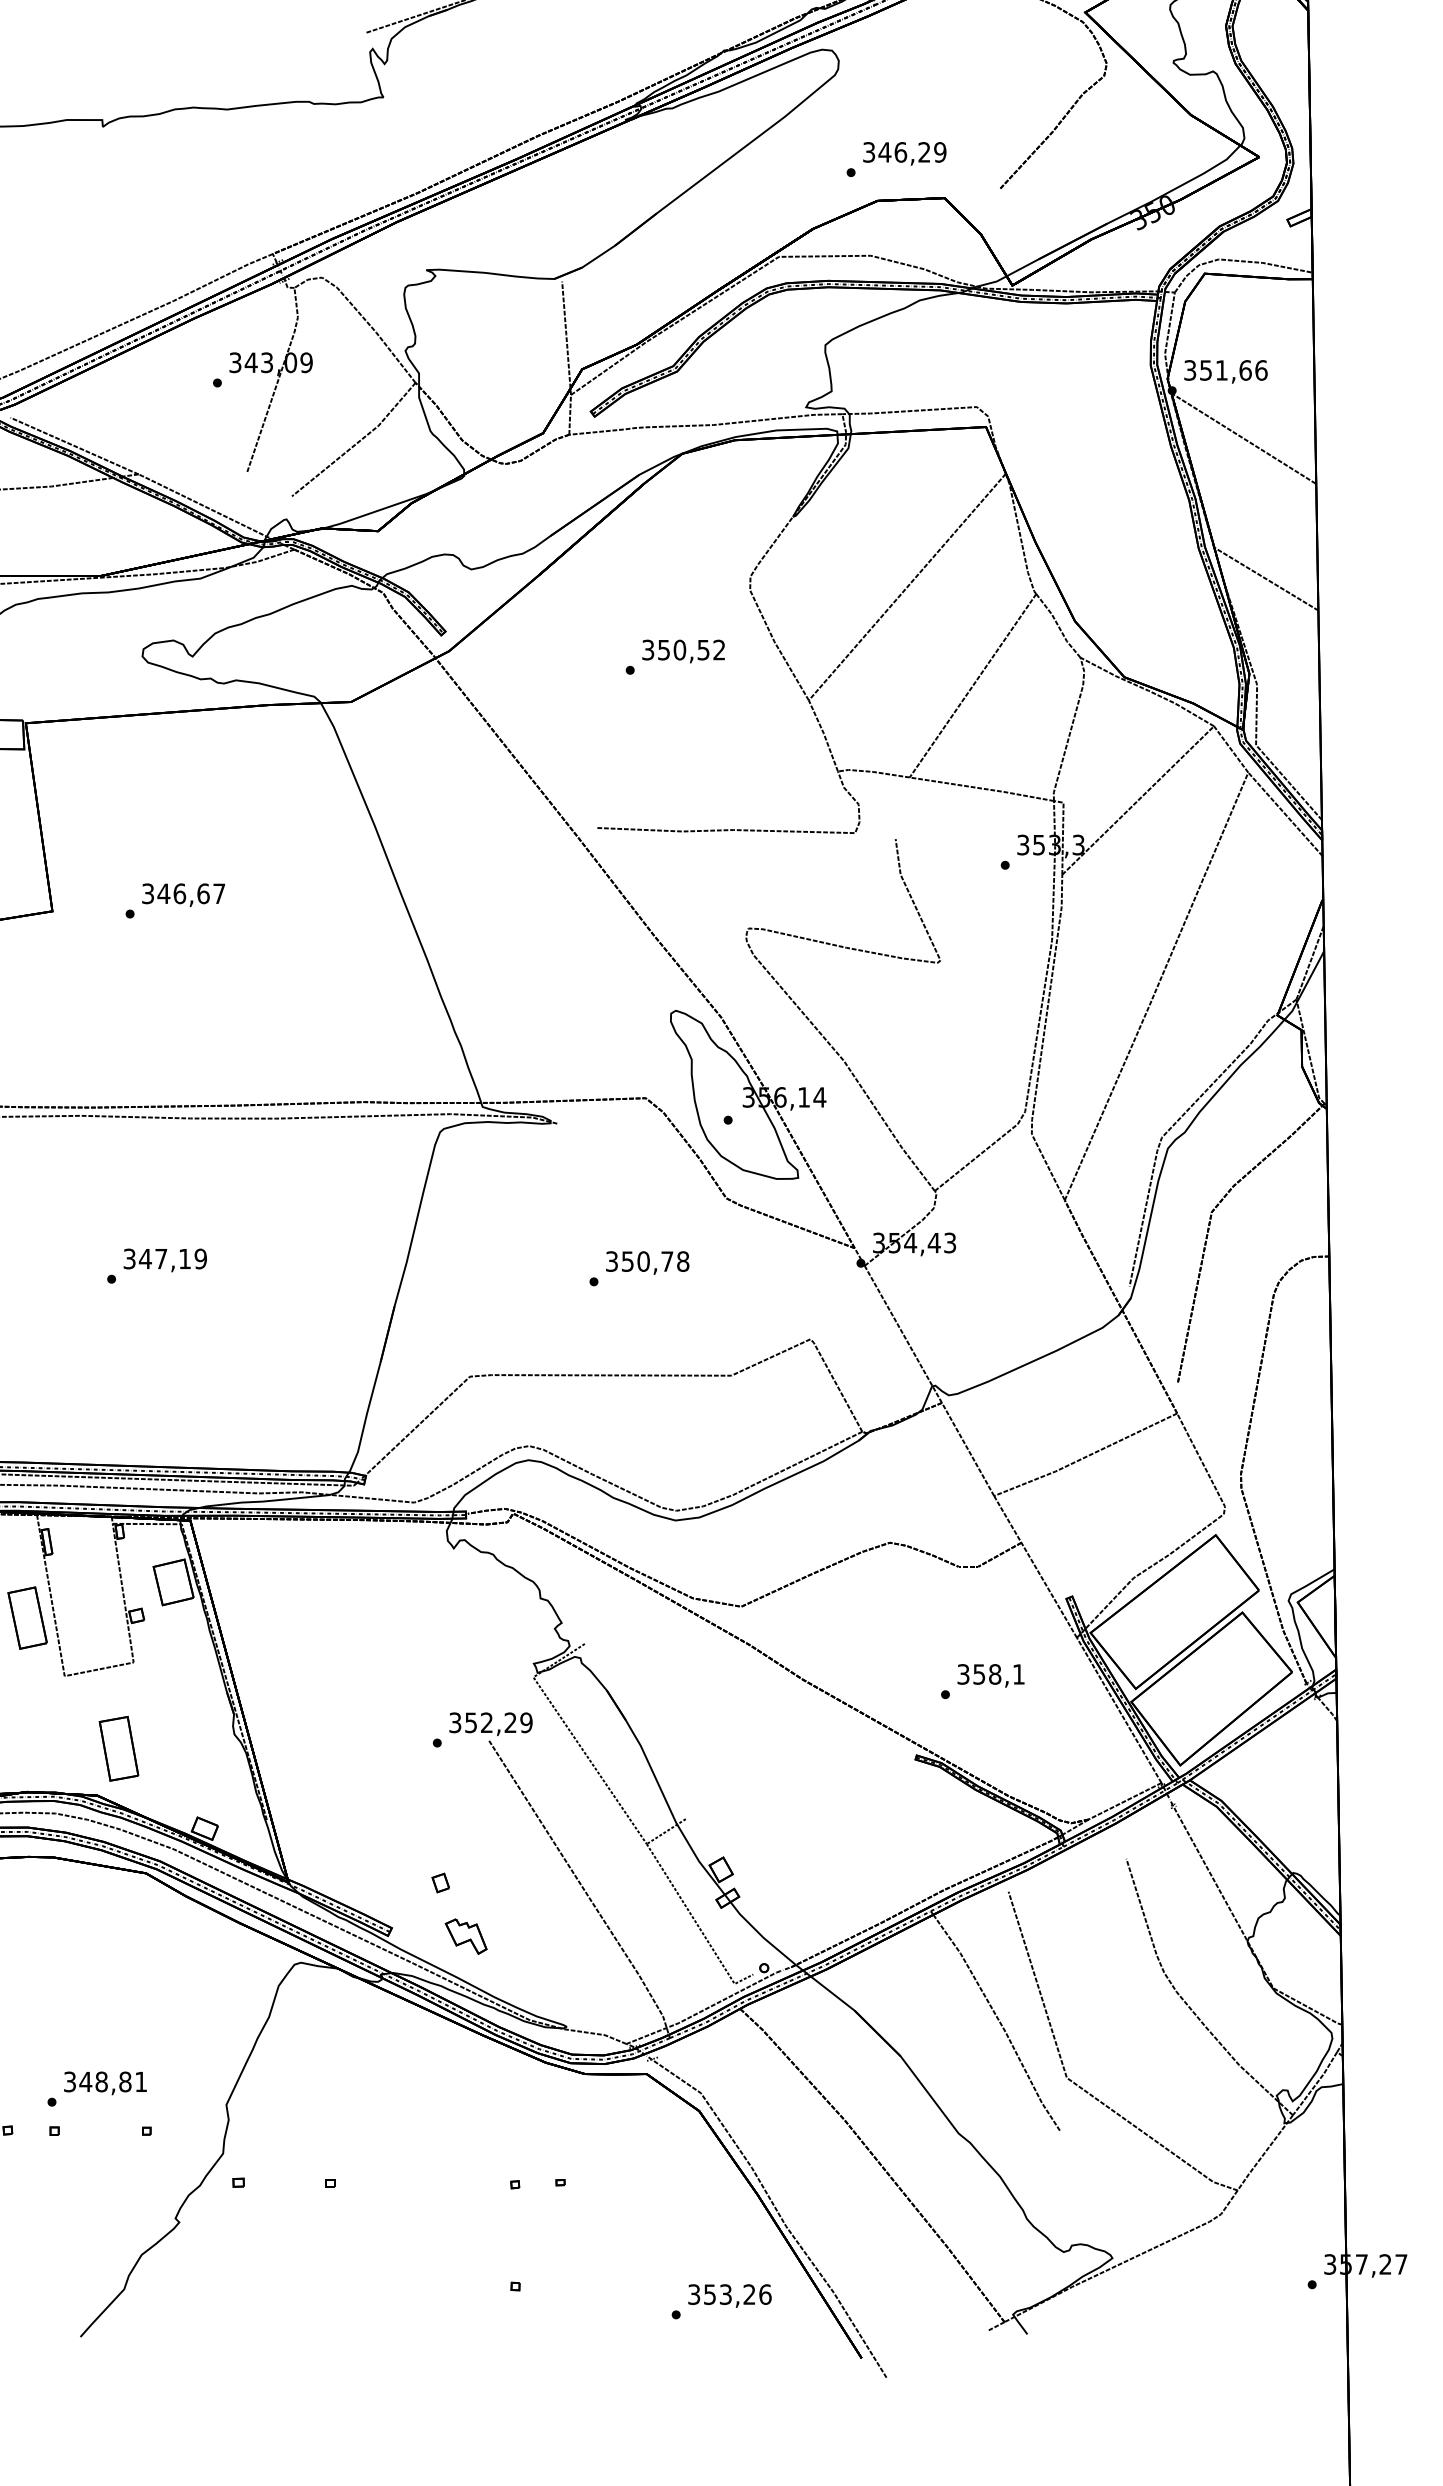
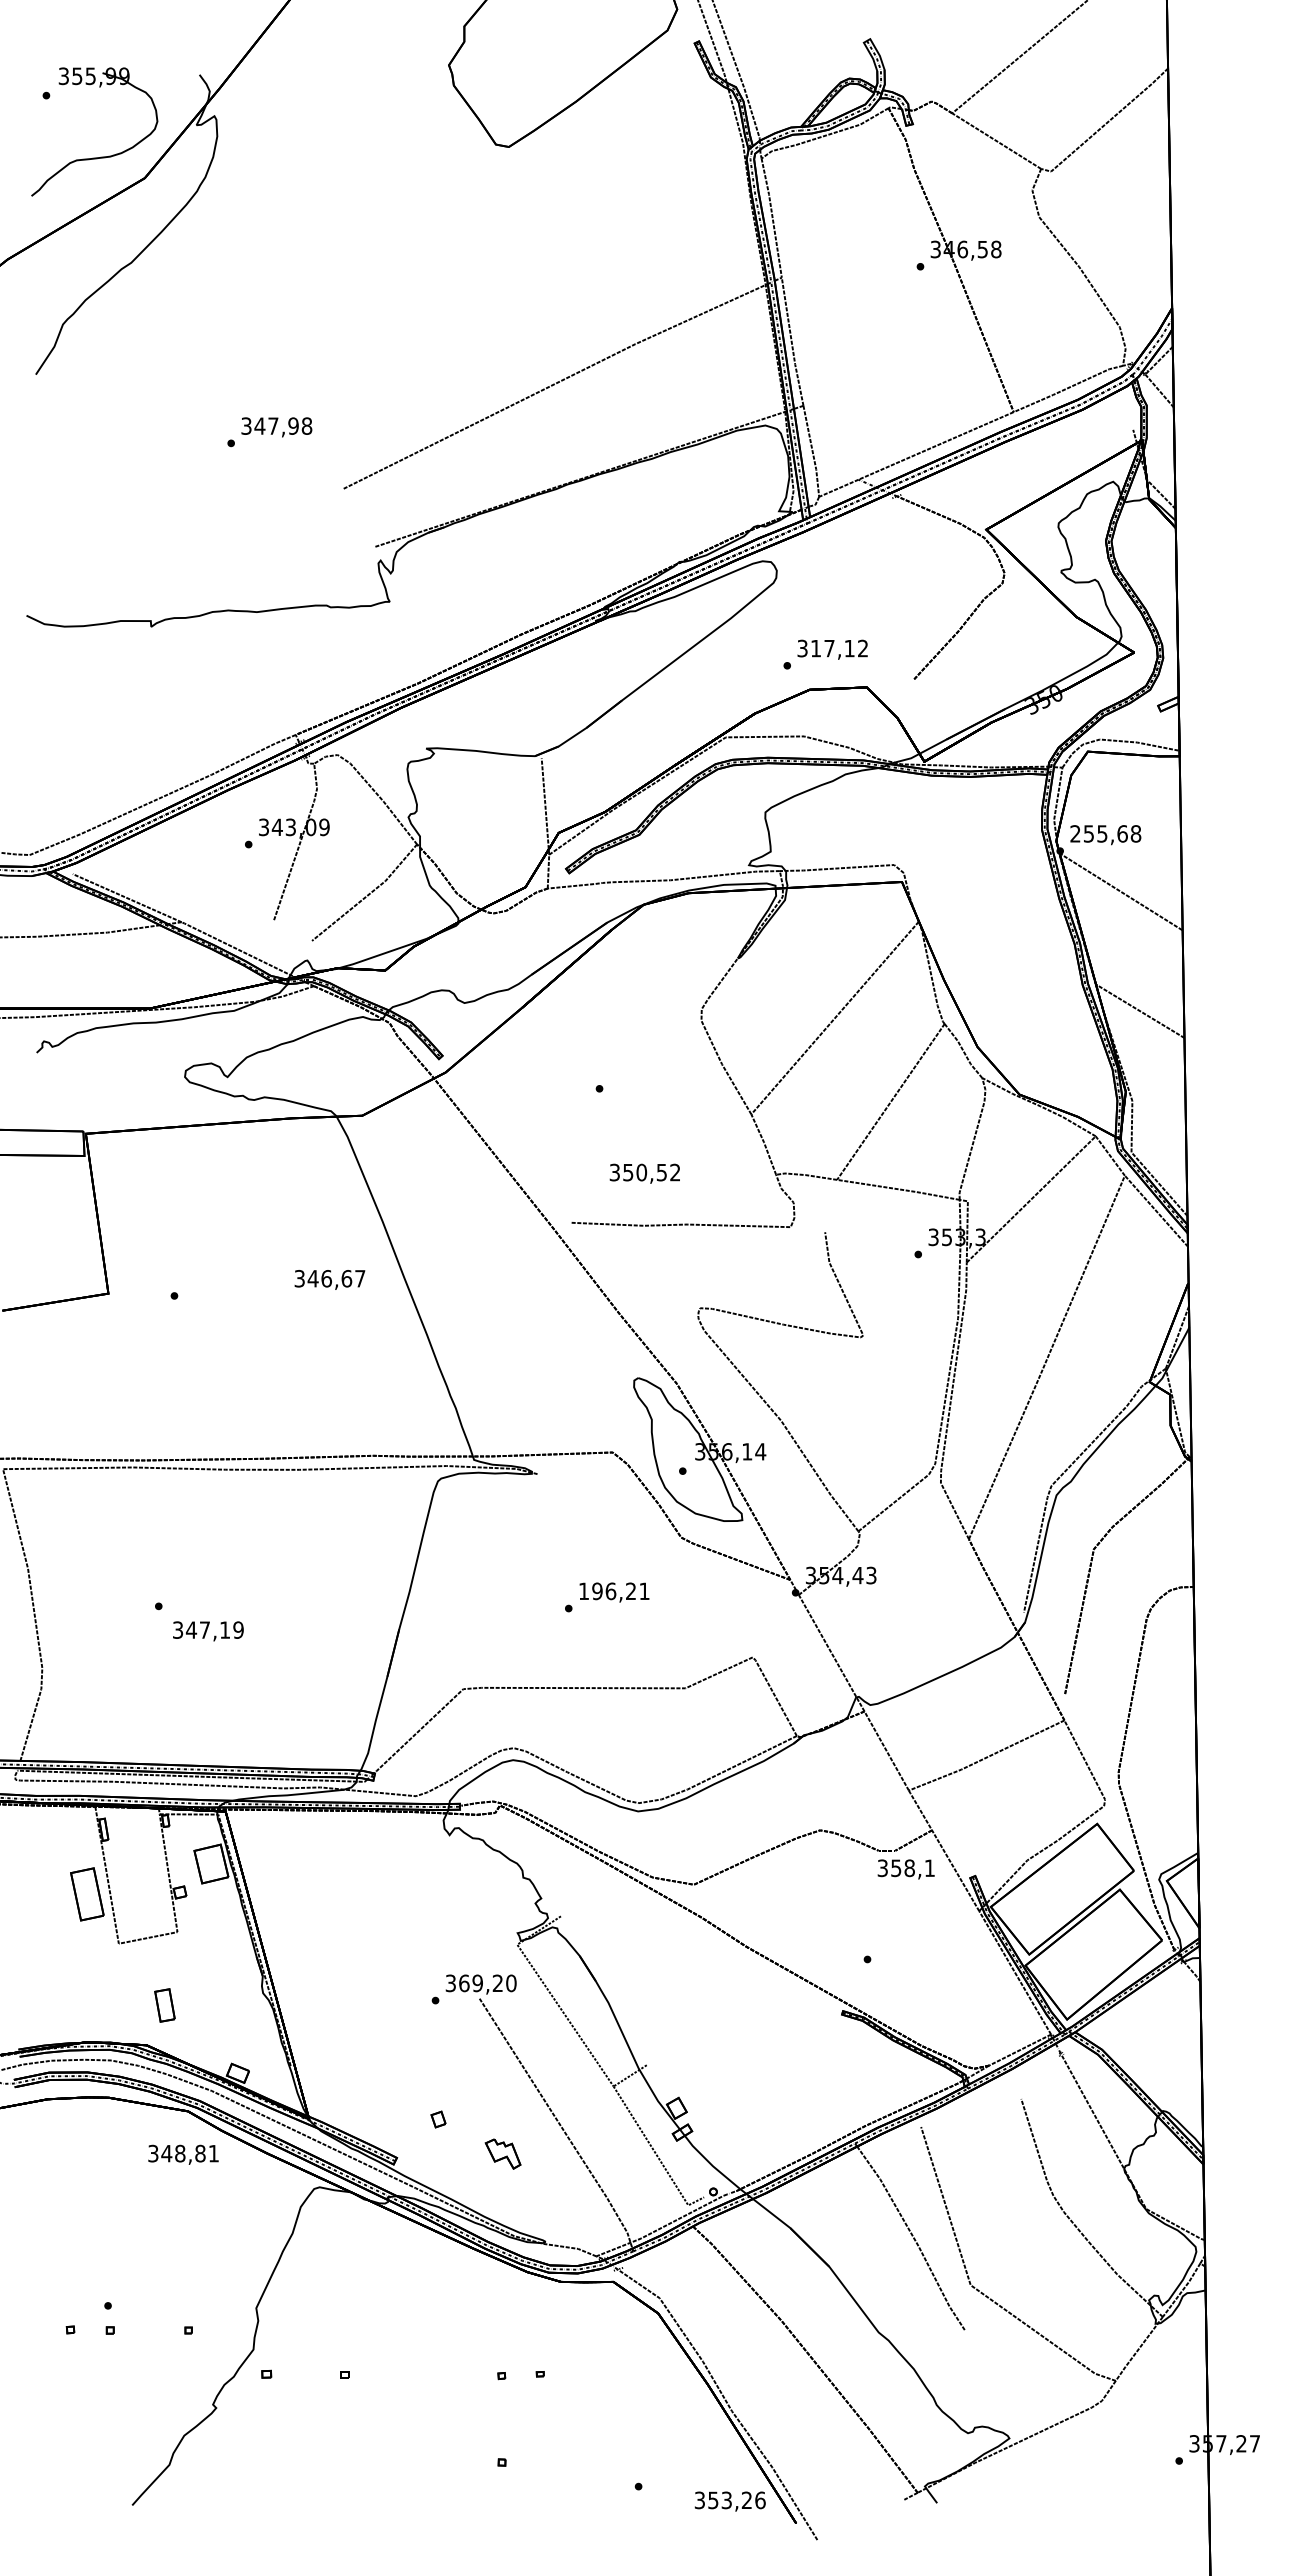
text: (912, 152) -> (839, 648), 346,29 -> 317,12
text: (1225, 369) -> (1105, 833), 351,66 -> 255,68
text: (683, 651) -> (644, 1173), moved
text: (183, 894) -> (329, 1279), moved
text: (165, 1260) -> (208, 1631), moved
text: (647, 1261) -> (614, 1591), 350,78 -> 196,21
text: (990, 1675) -> (905, 1869), moved
text: (498, 1722) -> (487, 1983), 352,29 -> 369,20
part: (118, 1748) -> (164, 2005), size x0.6
part: (465, 1935) -> (502, 2153), moved
text: (105, 2082) -> (183, 2154), moved
text: (729, 2295) -> (729, 2501), moved

